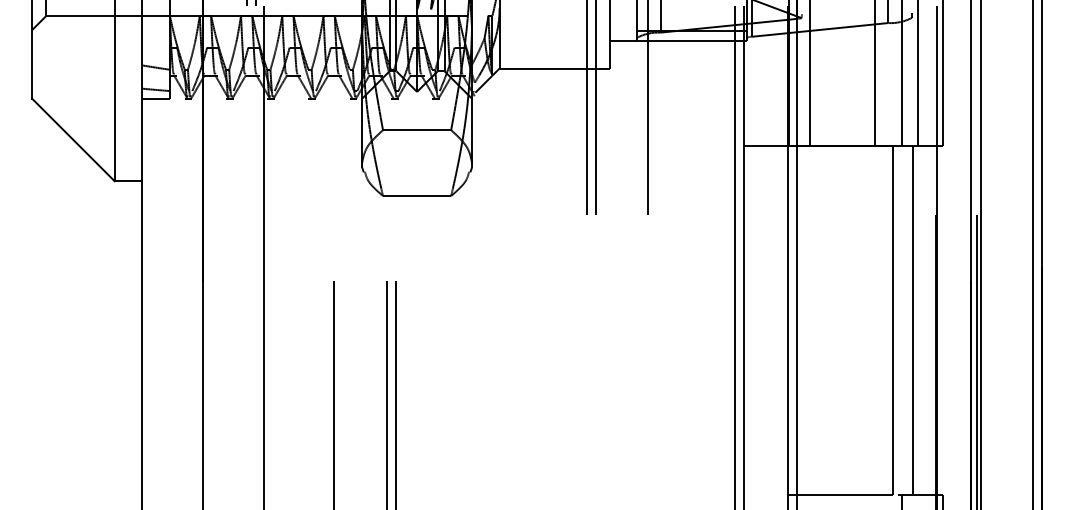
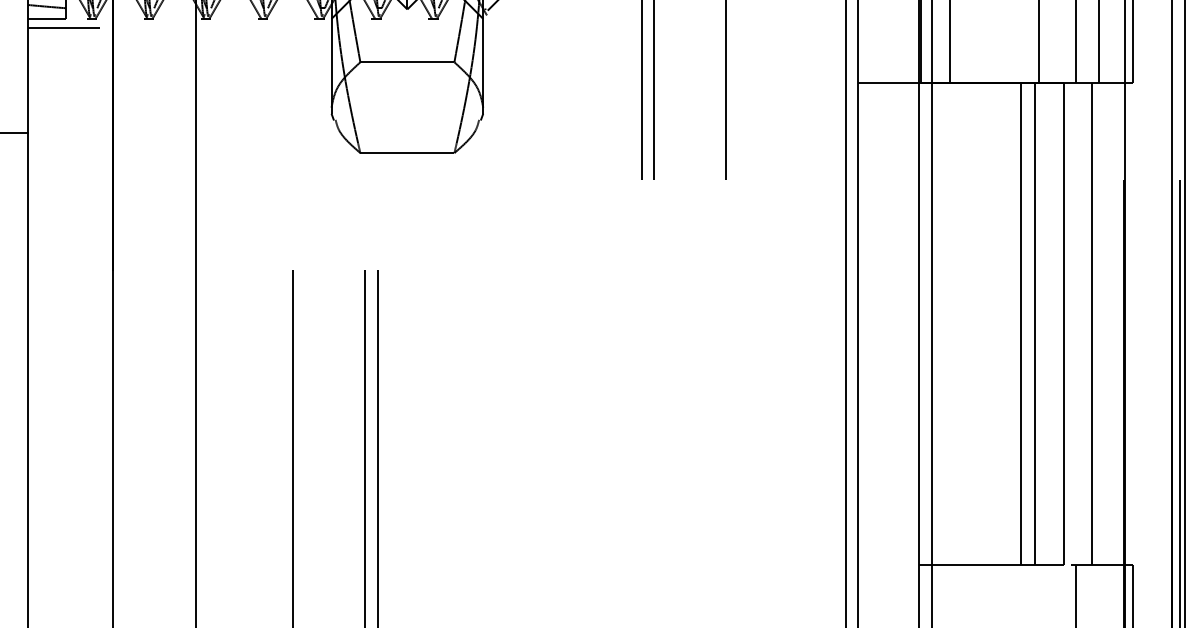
line: (168, 105) -> (64, 28), added
line: (862, 319) -> (1021, 323), added
line: (872, 319) -> (1035, 323), added

